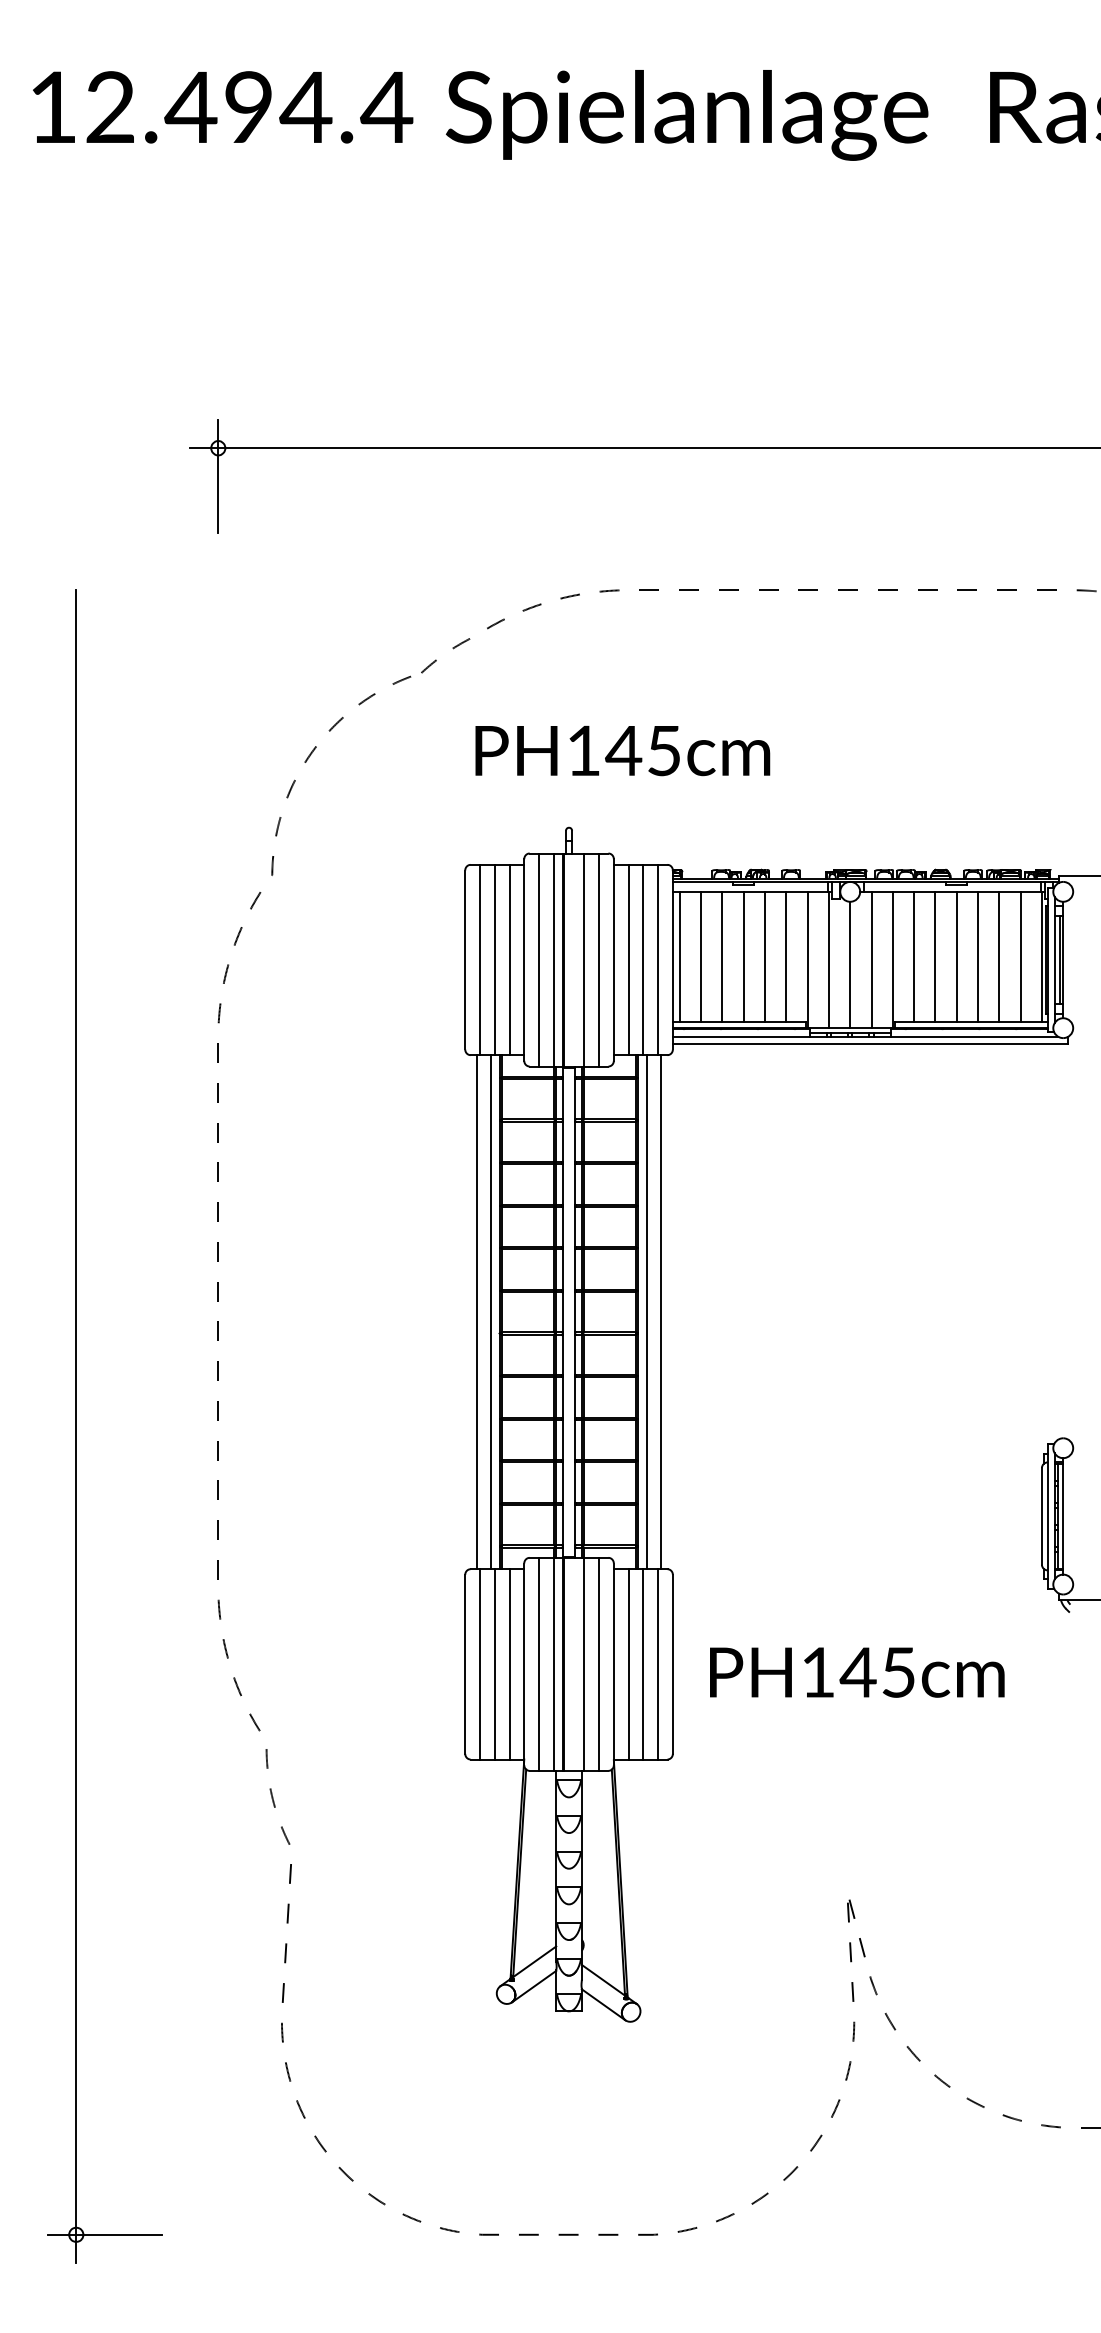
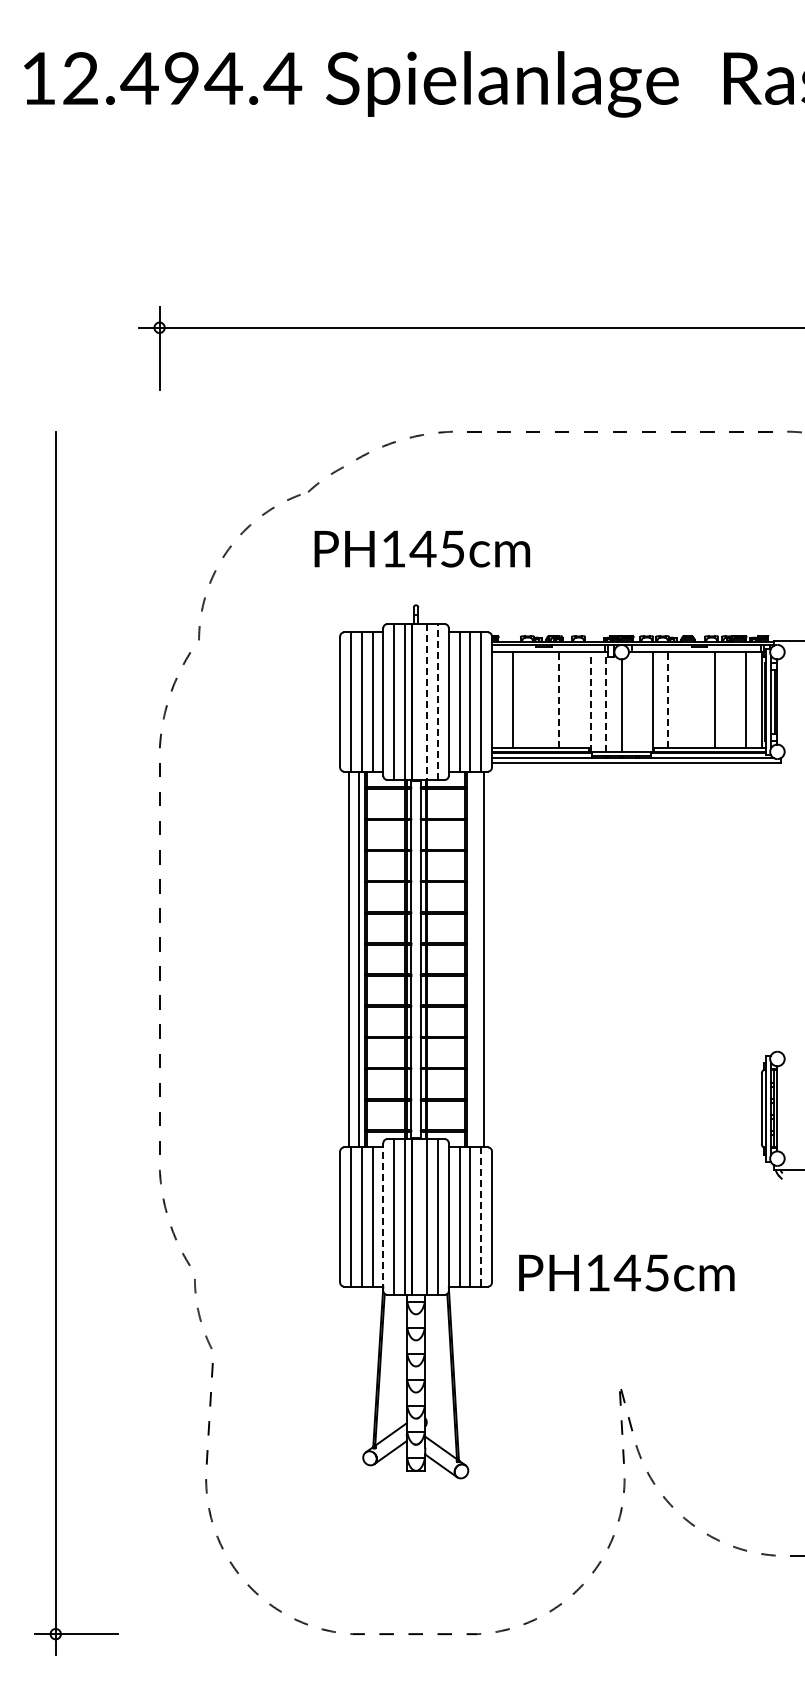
text: (622, 750) -> (422, 548), moved
line: (680, 956) -> (497, 699), removed
line: (722, 956) -> (528, 699), removed
line: (743, 956) -> (543, 699), removed
line: (765, 956) -> (559, 699), solid -> dashed
line: (785, 956) -> (574, 699), removed
line: (914, 956) -> (668, 699), solid -> dashed
line: (934, 956) -> (683, 699), removed
line: (956, 956) -> (699, 699), removed
line: (999, 956) -> (730, 699), removed
line: (871, 959) -> (637, 701), removed
line: (584, 960) -> (427, 702), solid -> dashed
line: (599, 960) -> (438, 702), solid -> dashed
line: (807, 960) -> (590, 702), solid -> dashed
line: (829, 960) -> (606, 702), solid -> dashed
line: (647, 1312) -> (473, 959), removed
line: (524, 1664) -> (383, 1217), solid -> dashed
line: (658, 1664) -> (481, 1217), solid -> dashed
text: (856, 1671) -> (626, 1272), moved

